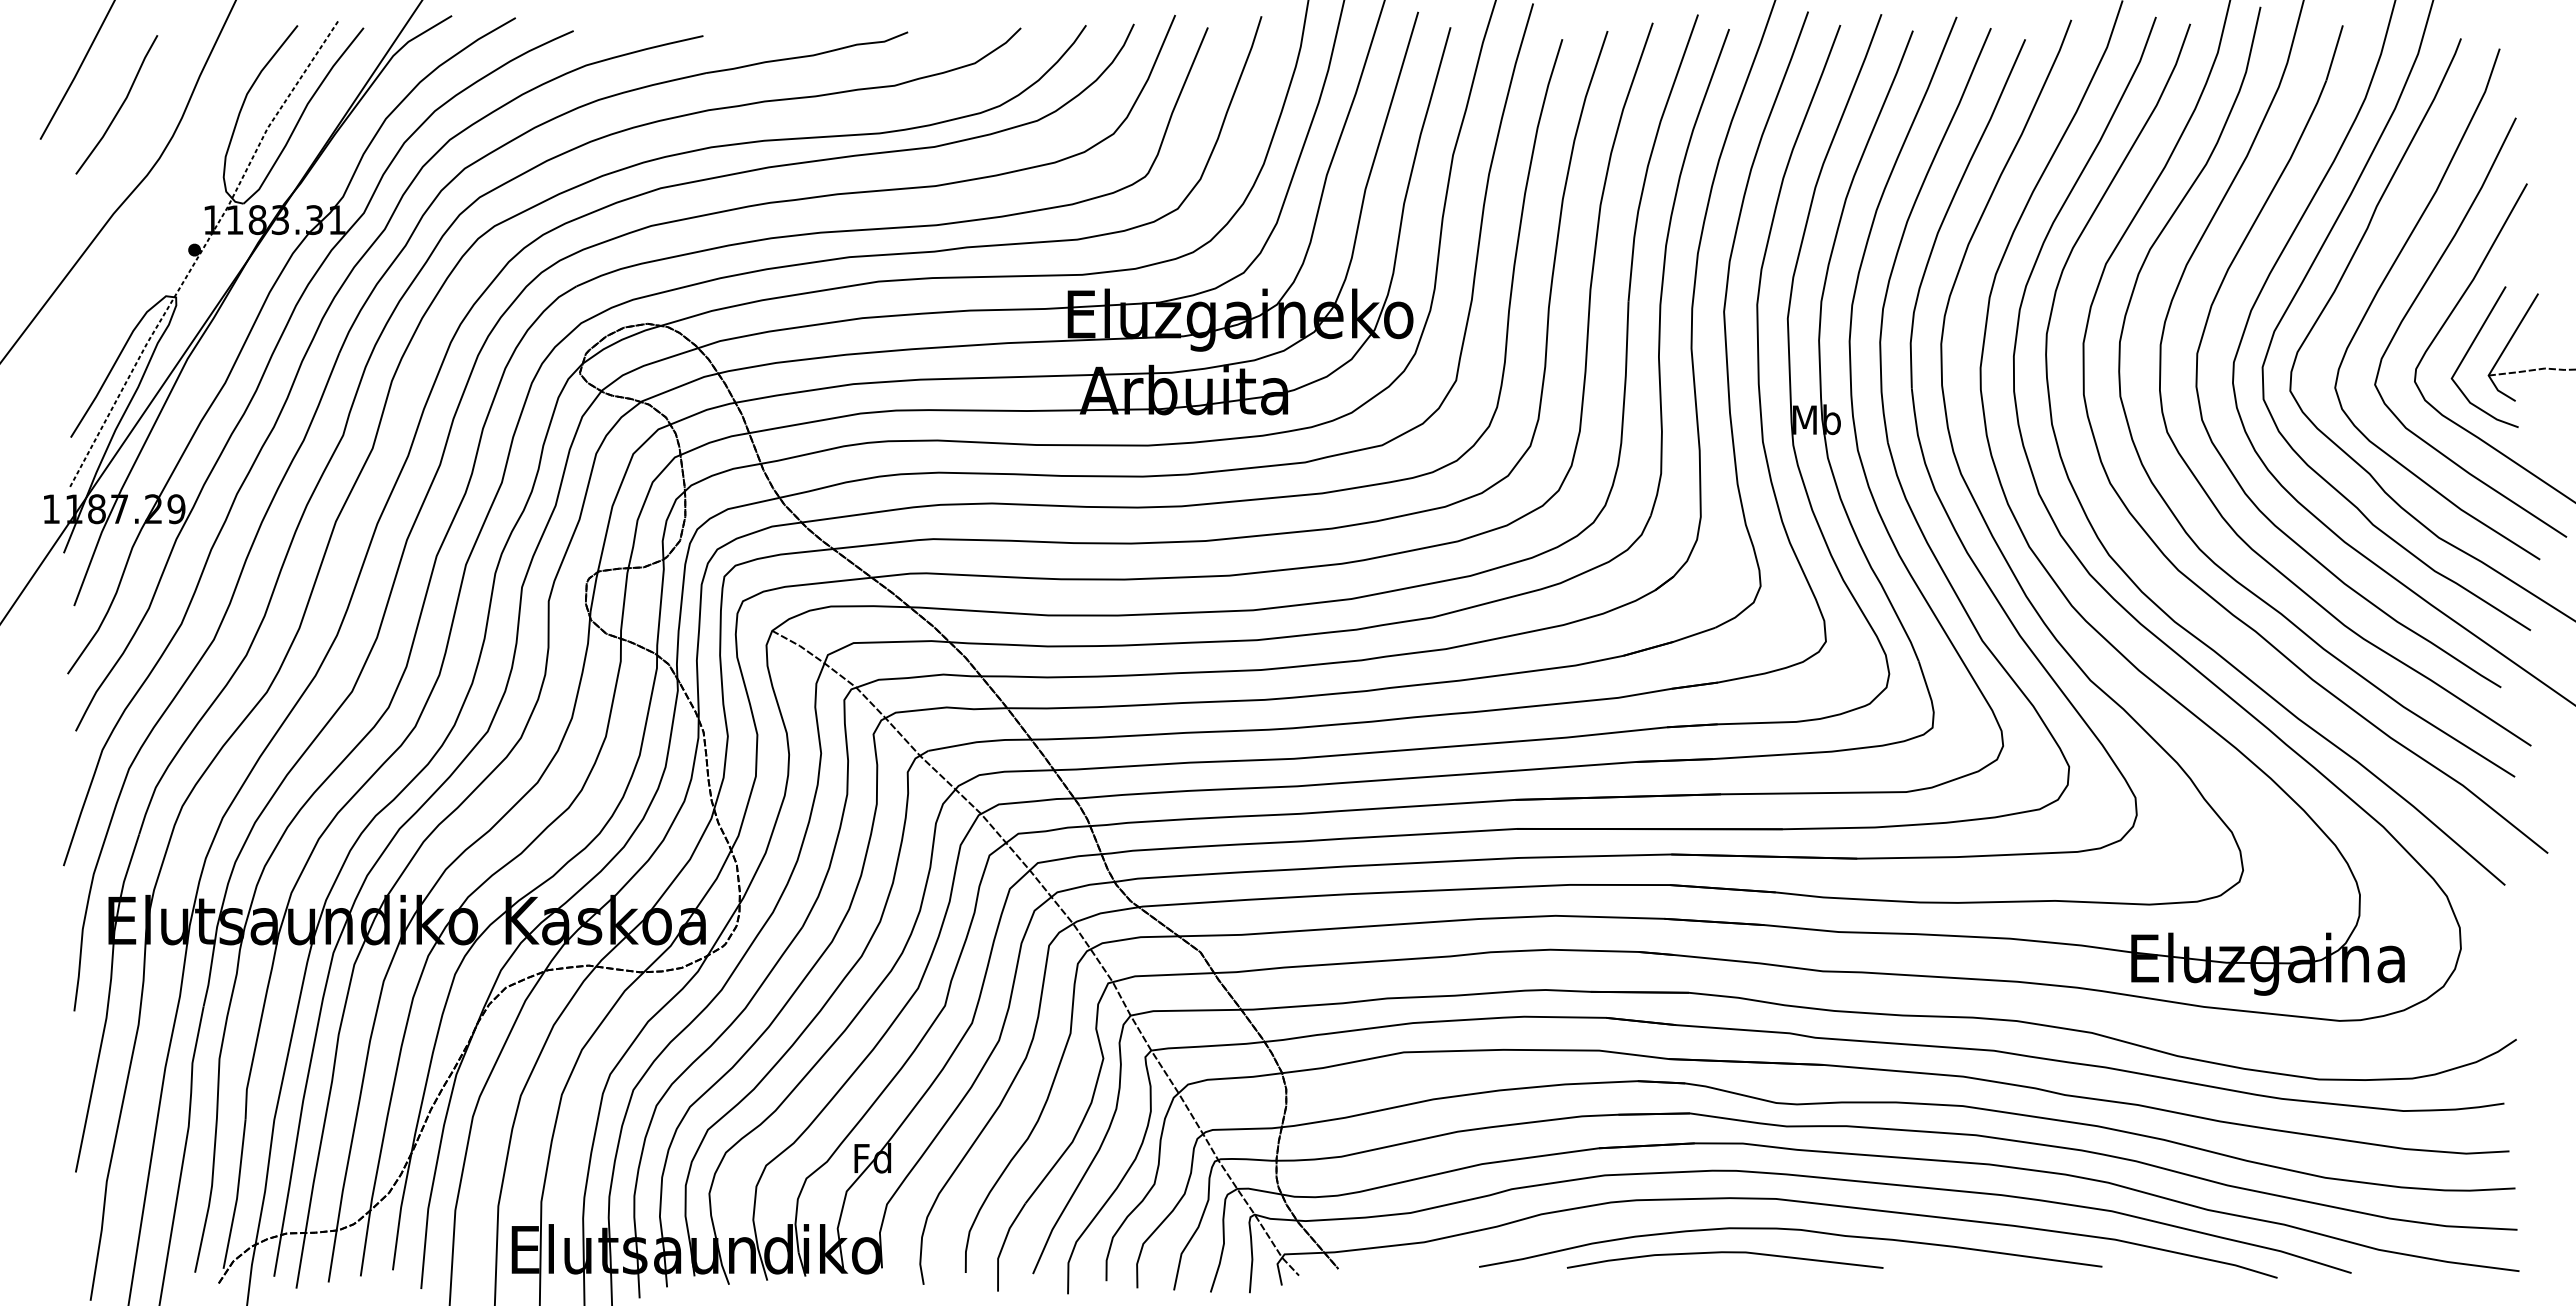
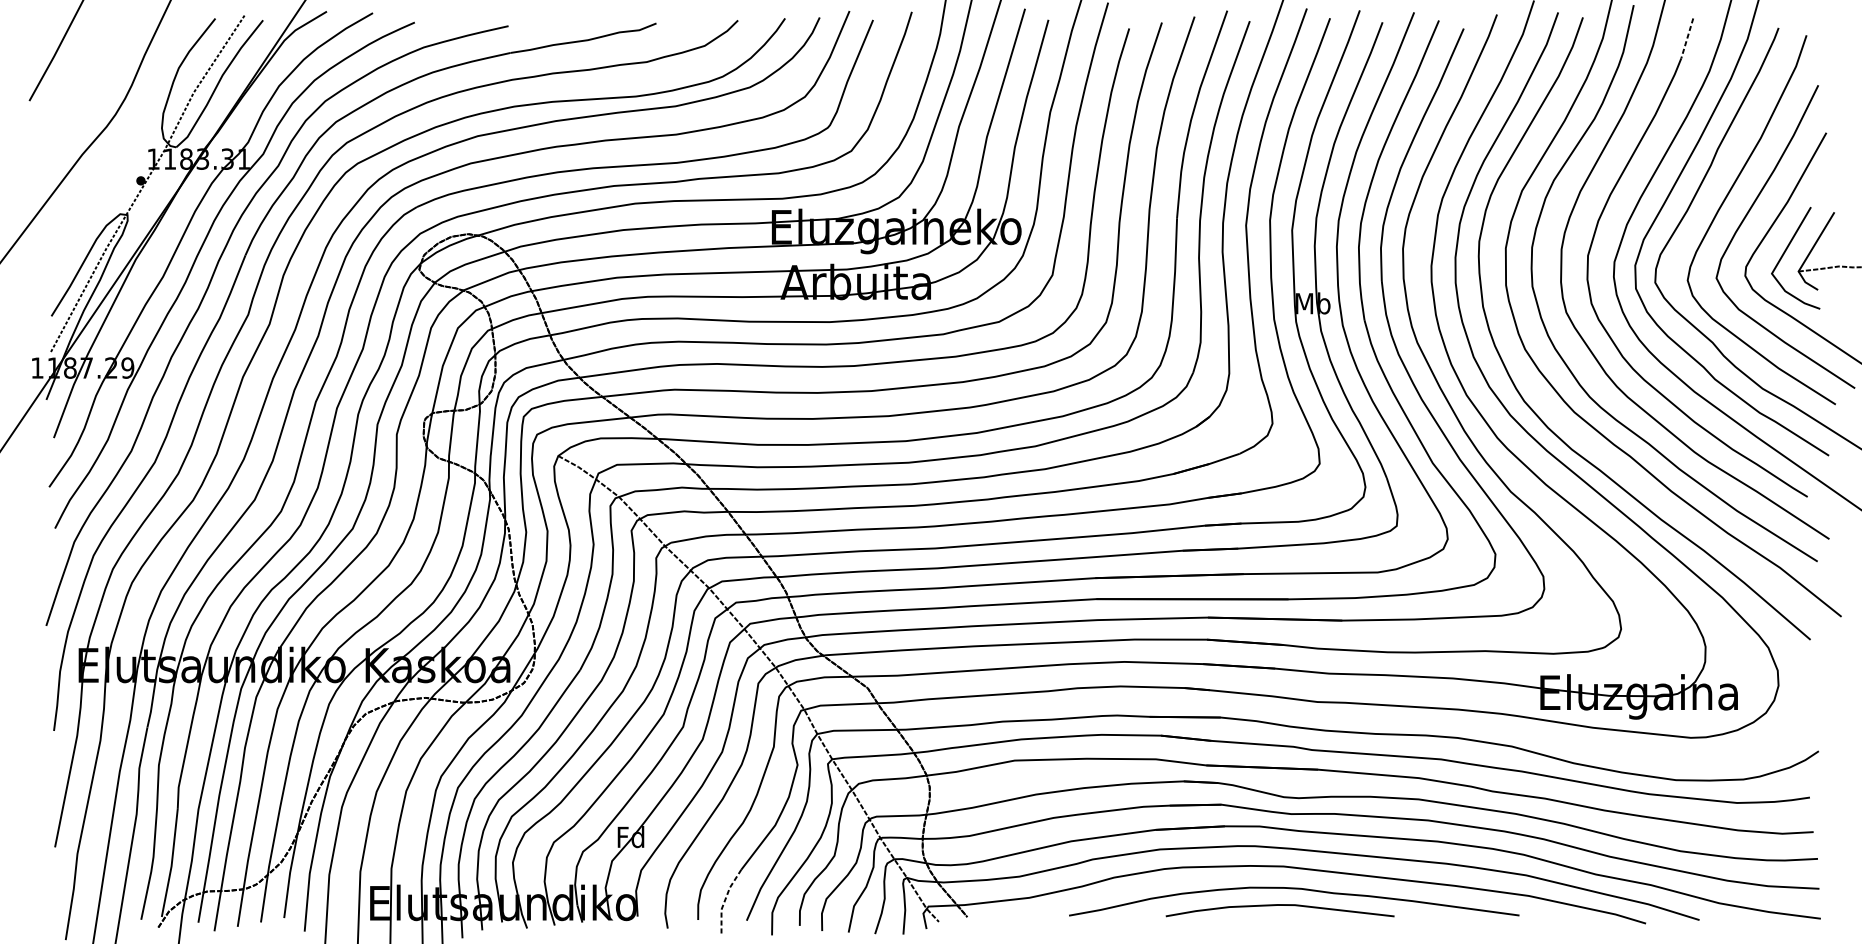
line: (2334, 52) -> (1687, 38), solid -> dashed
line: (120, 105) -> (87, 76), removed
line: (1003, 1244) -> (725, 899), solid -> dashed
curve: (1724, 1253) -> (1279, 905), moved

